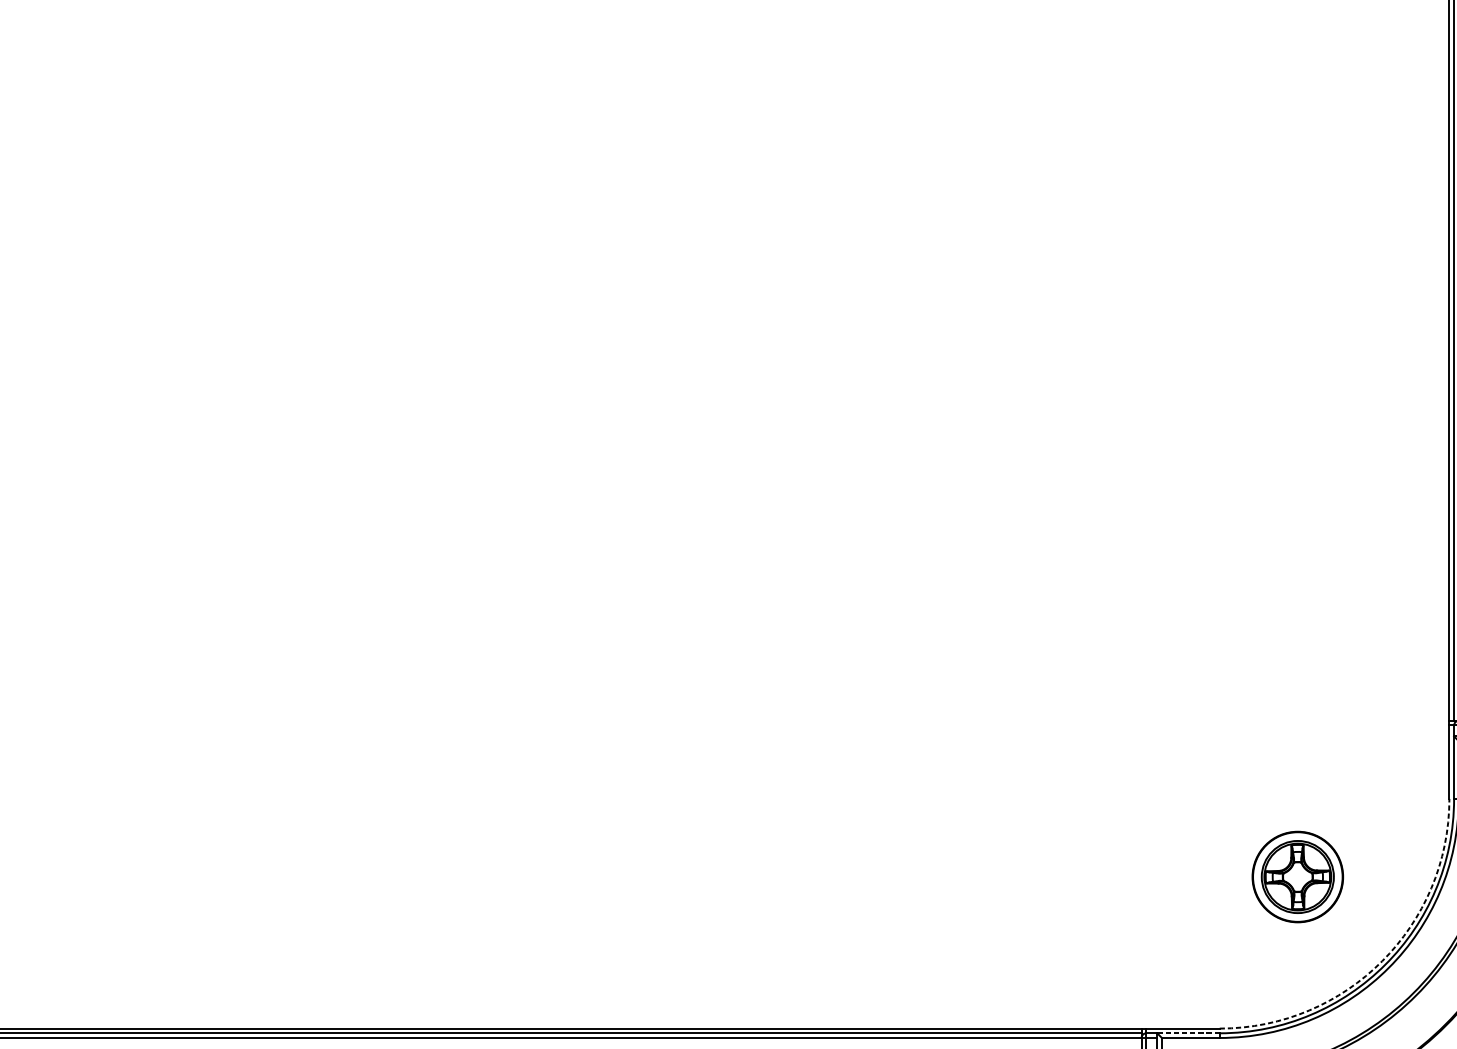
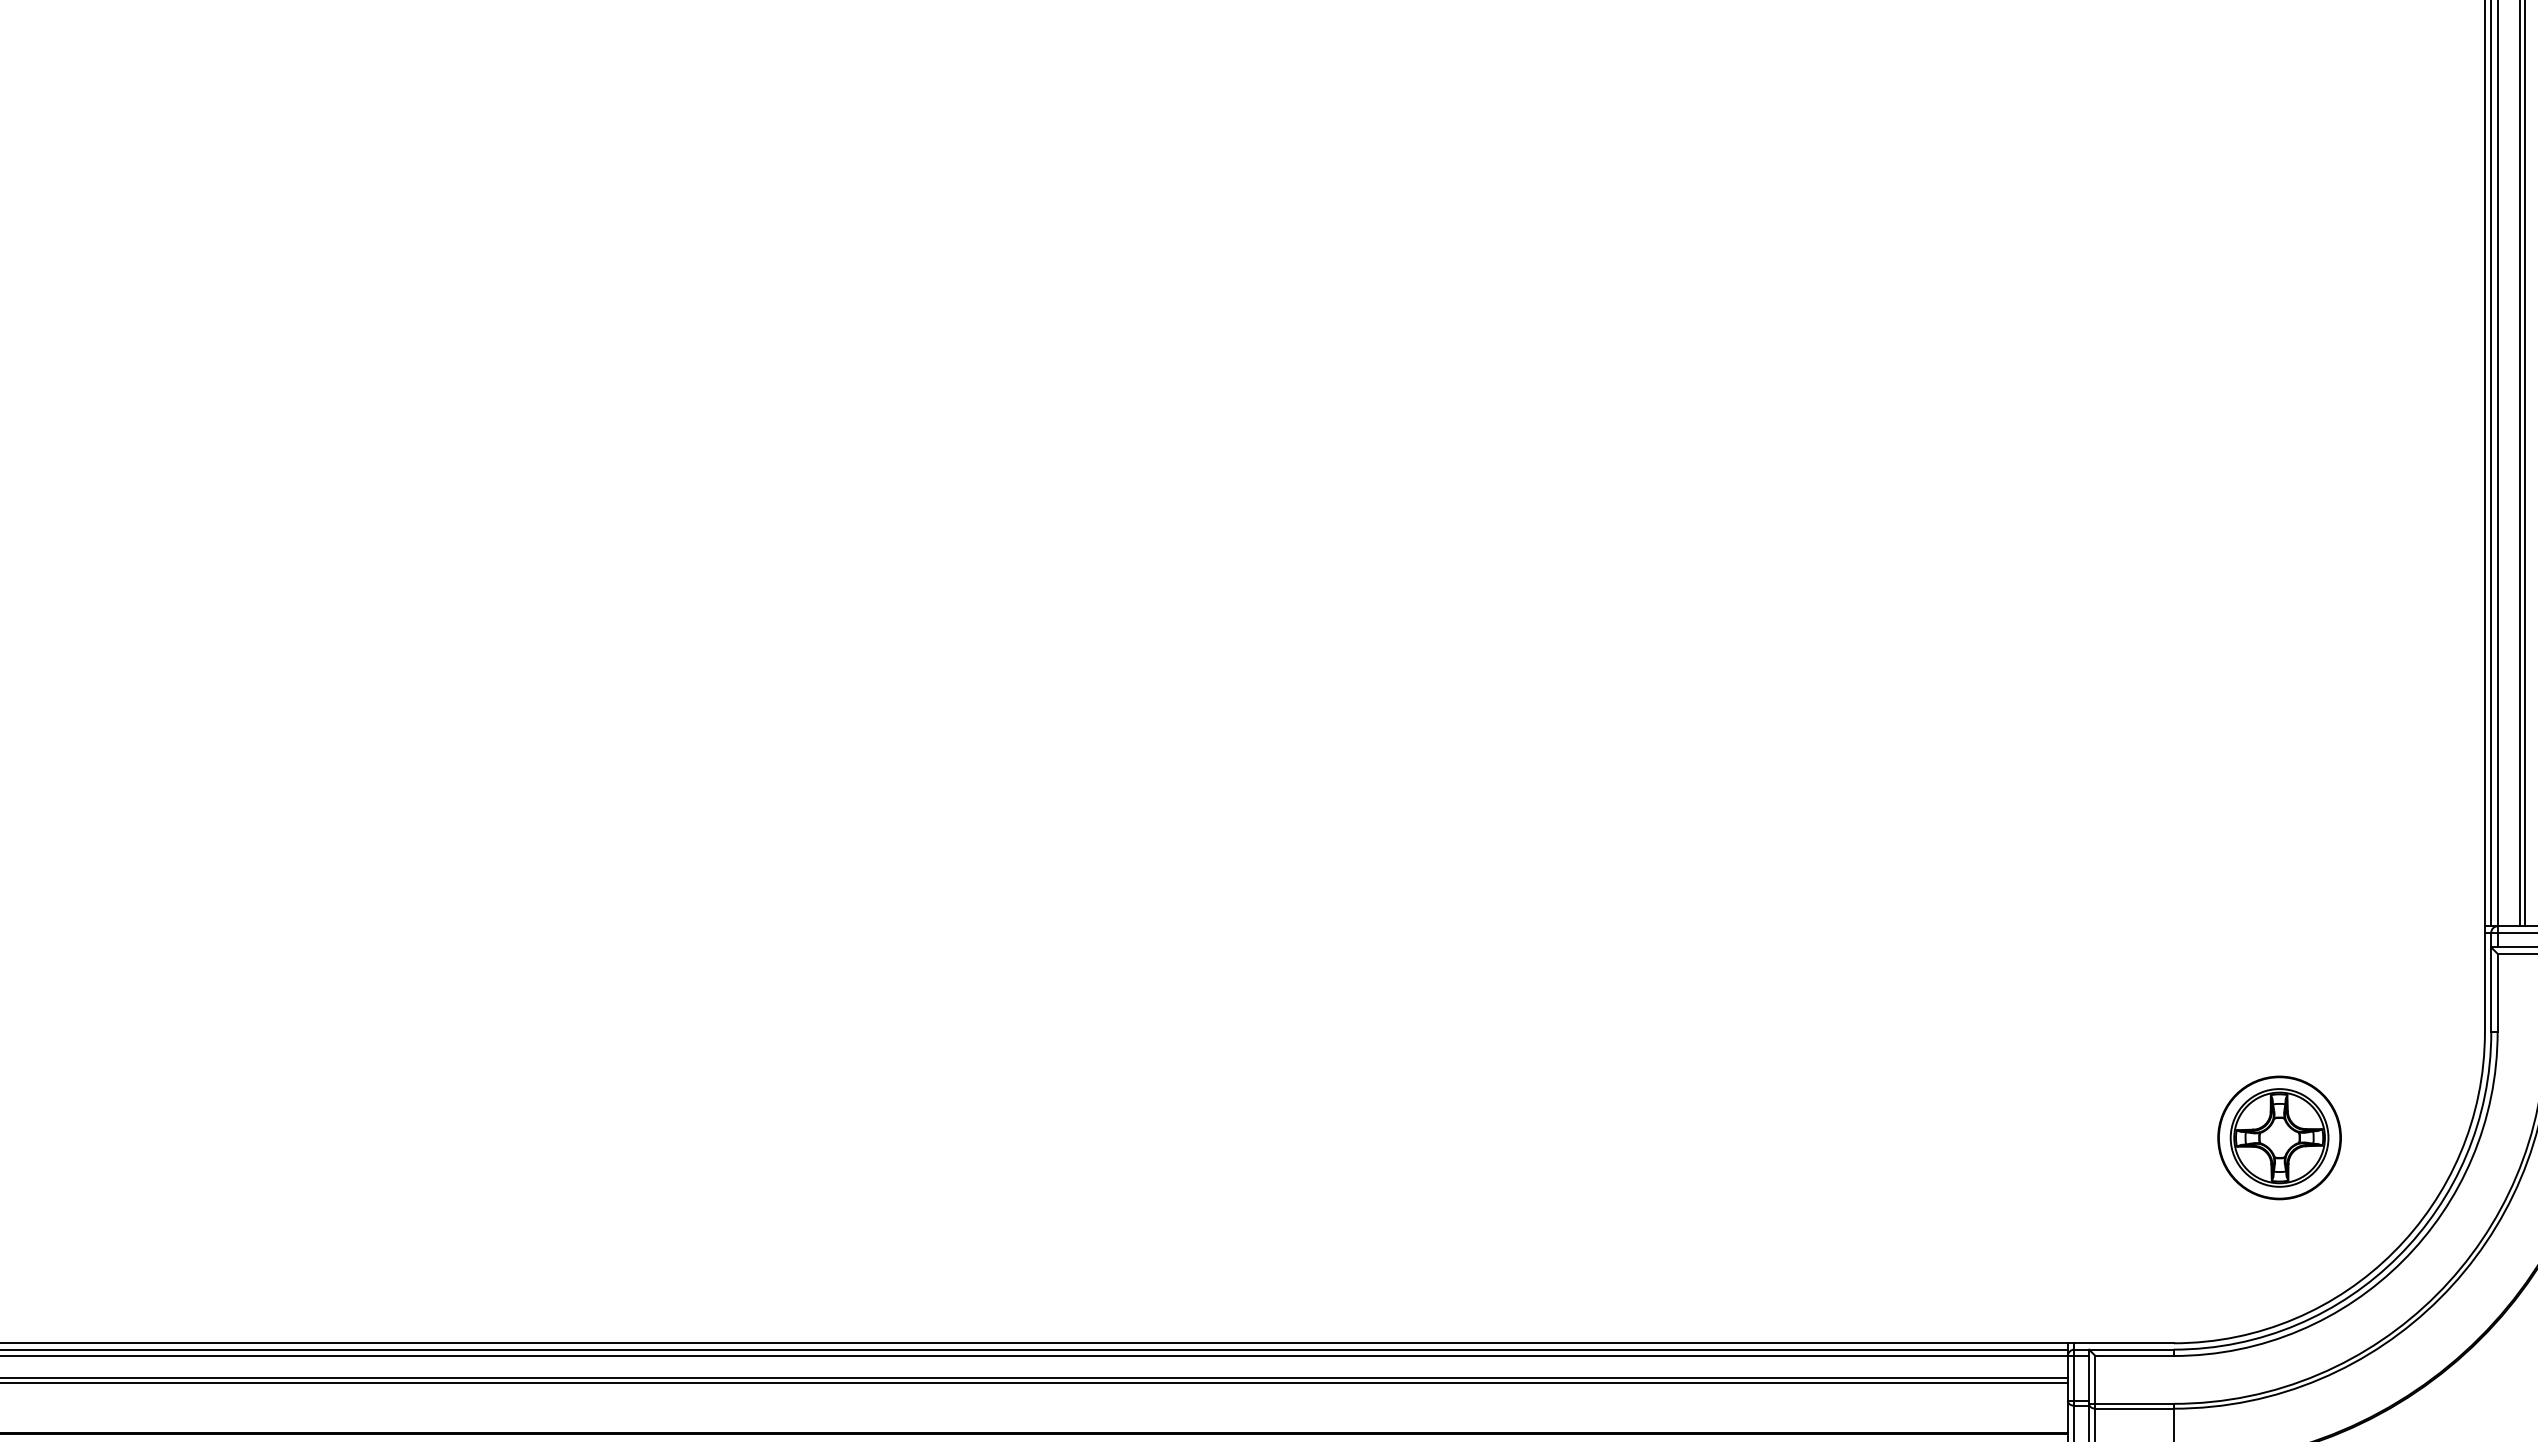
arc: (1381, 961) -> (2393, 1252), dashed -> solid
line: (1187, 1033) -> (2130, 1349), dashed -> solid

